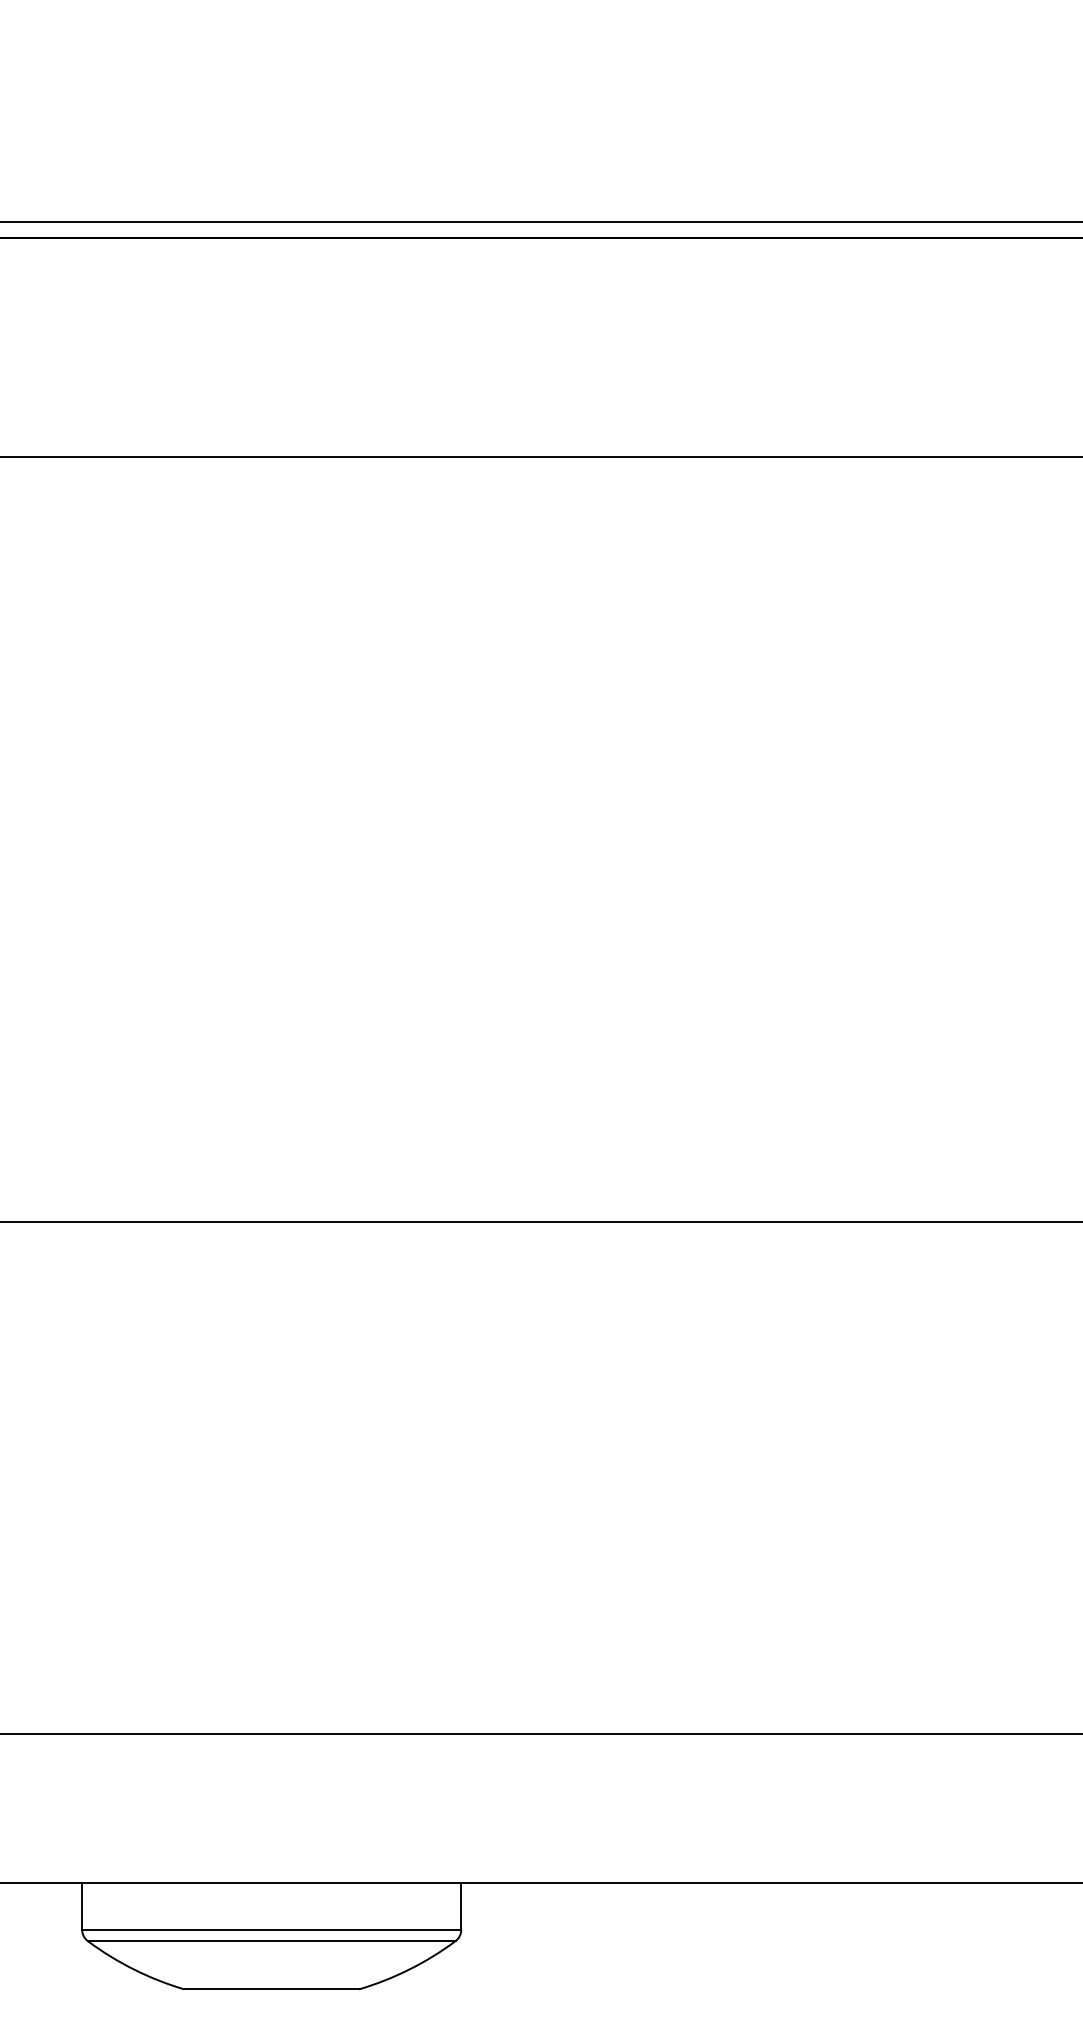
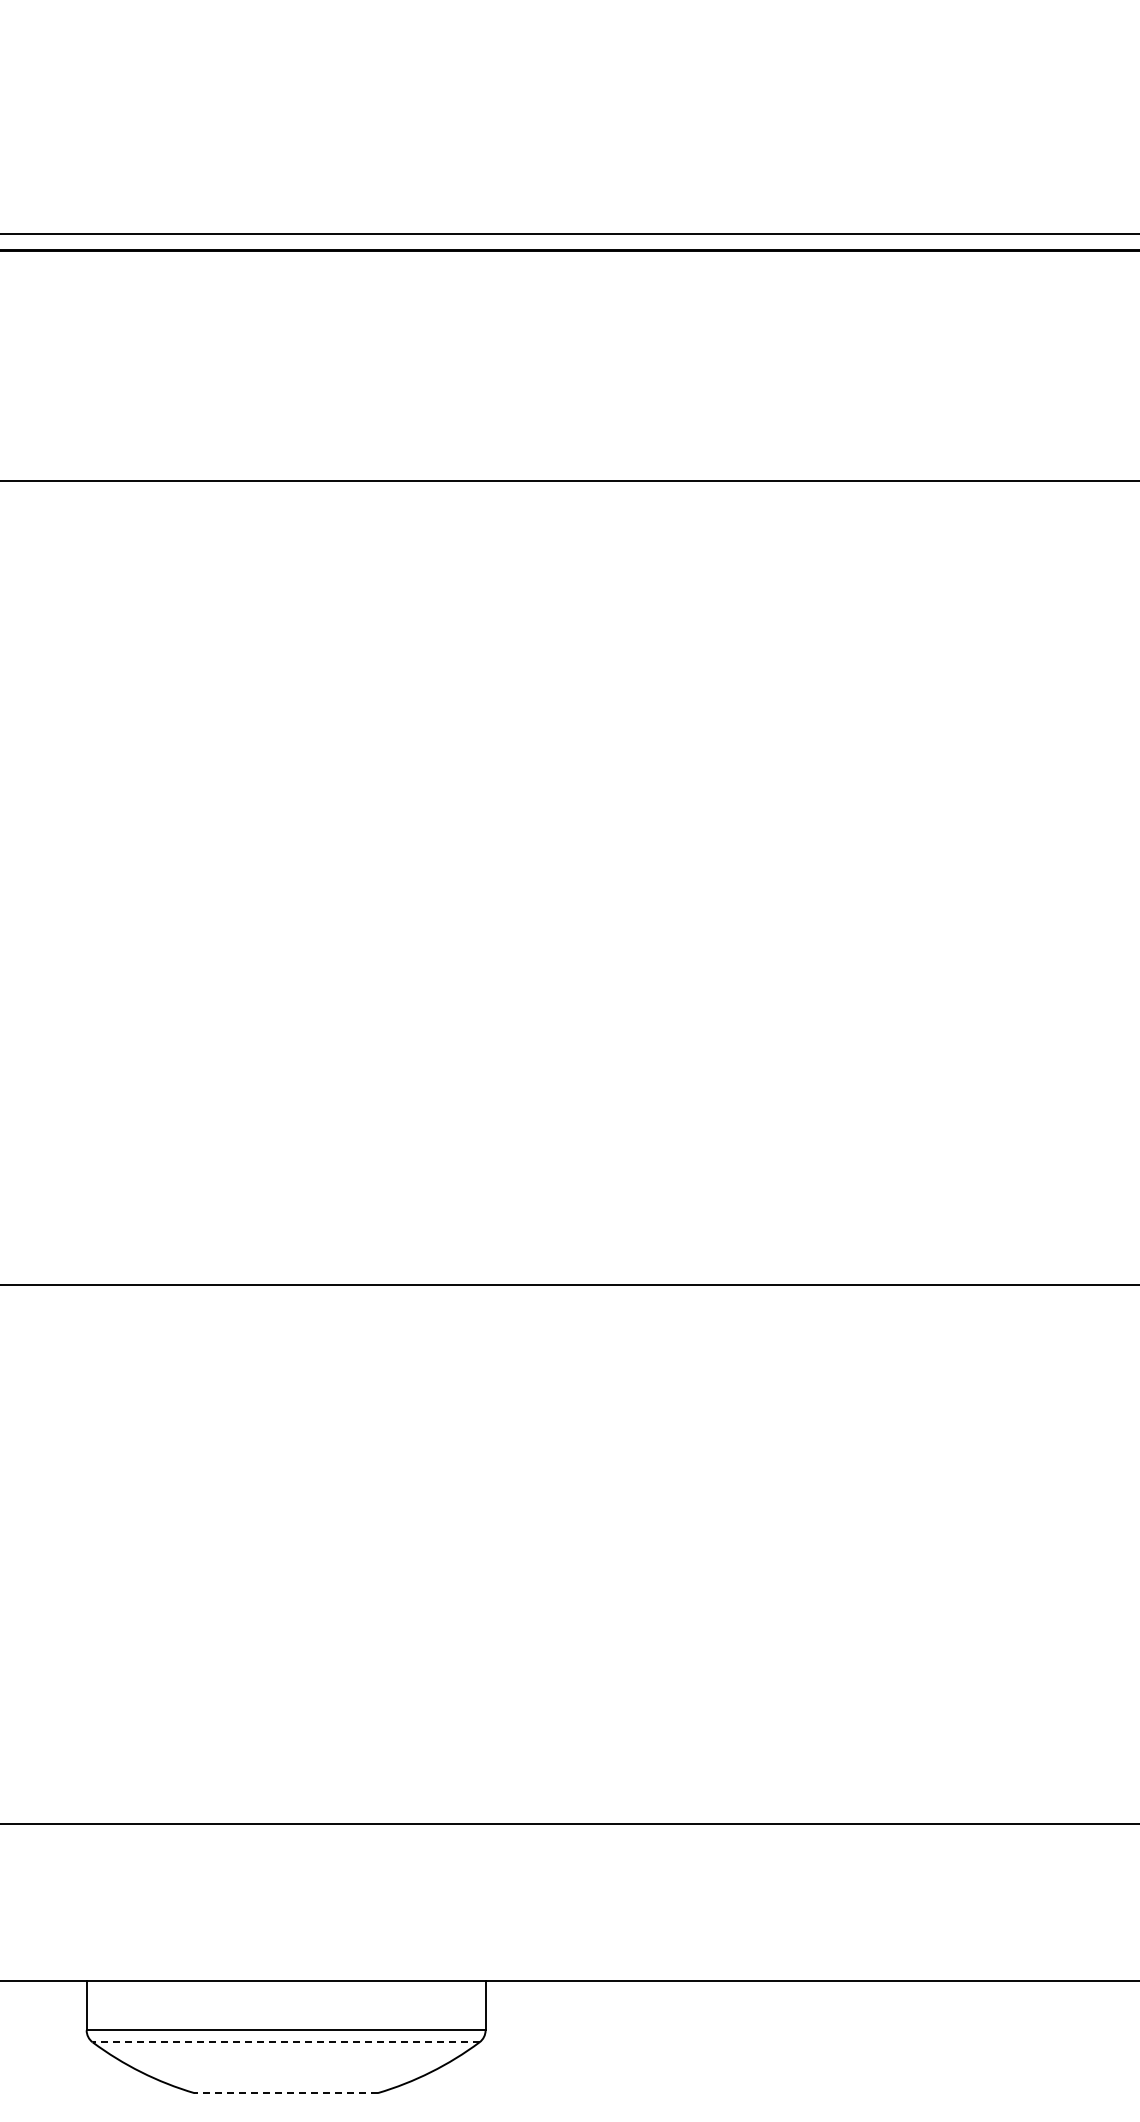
line: (271, 1941) -> (285, 2042), solid -> dashed
line: (272, 1989) -> (286, 2093), solid -> dashed

